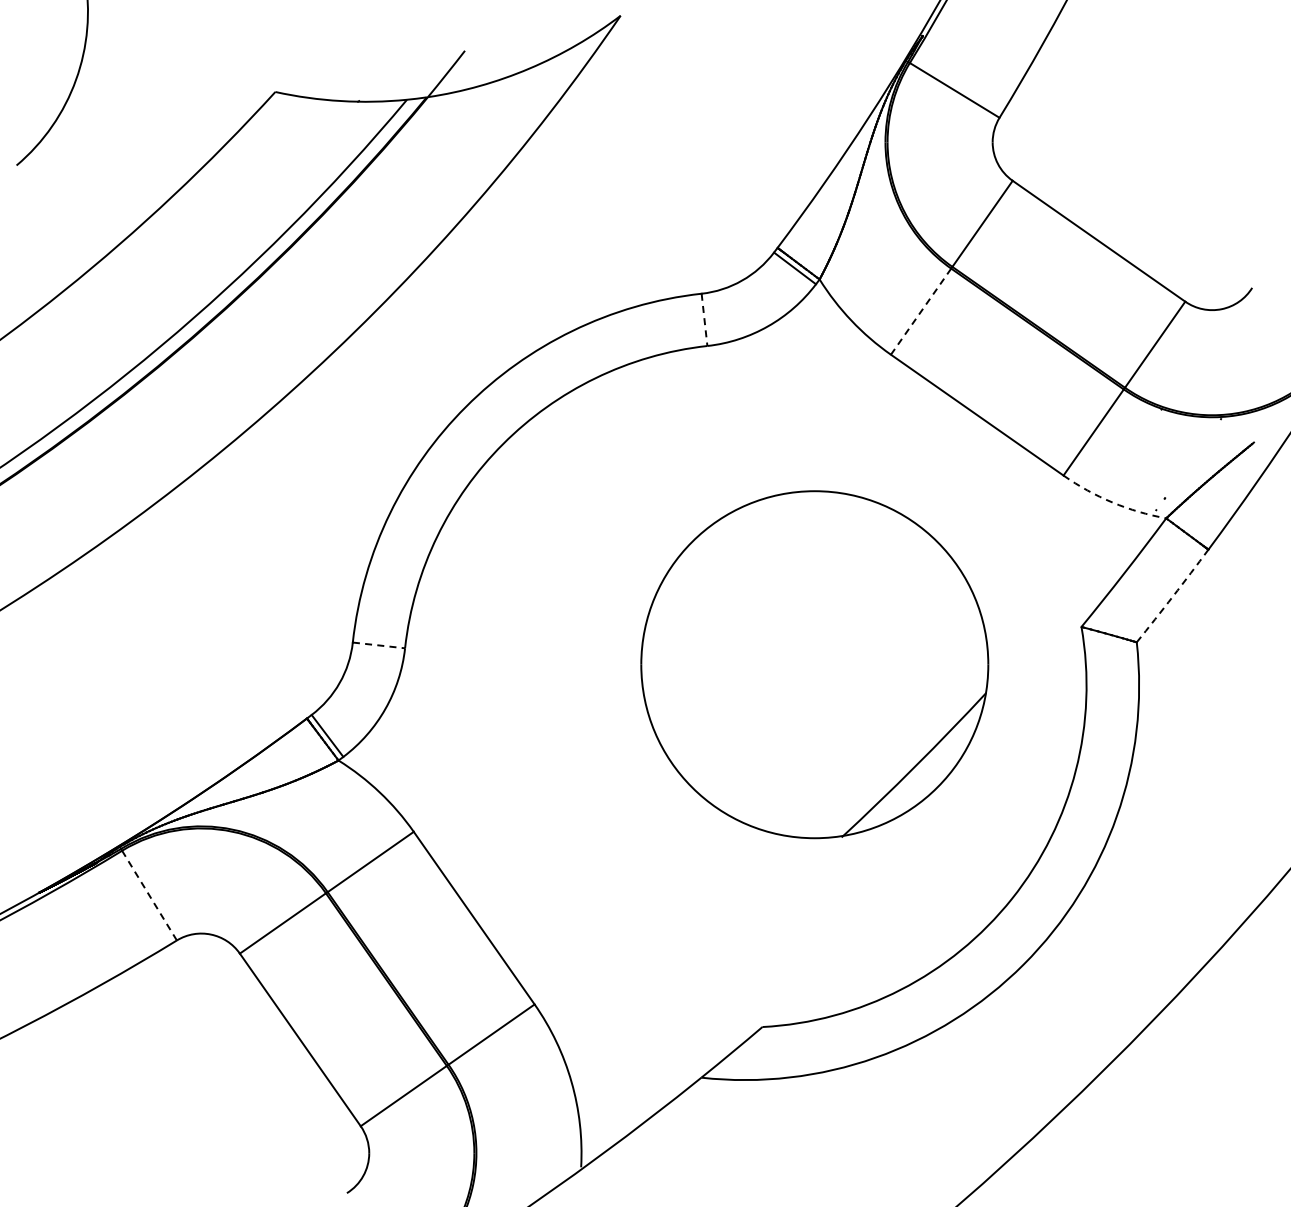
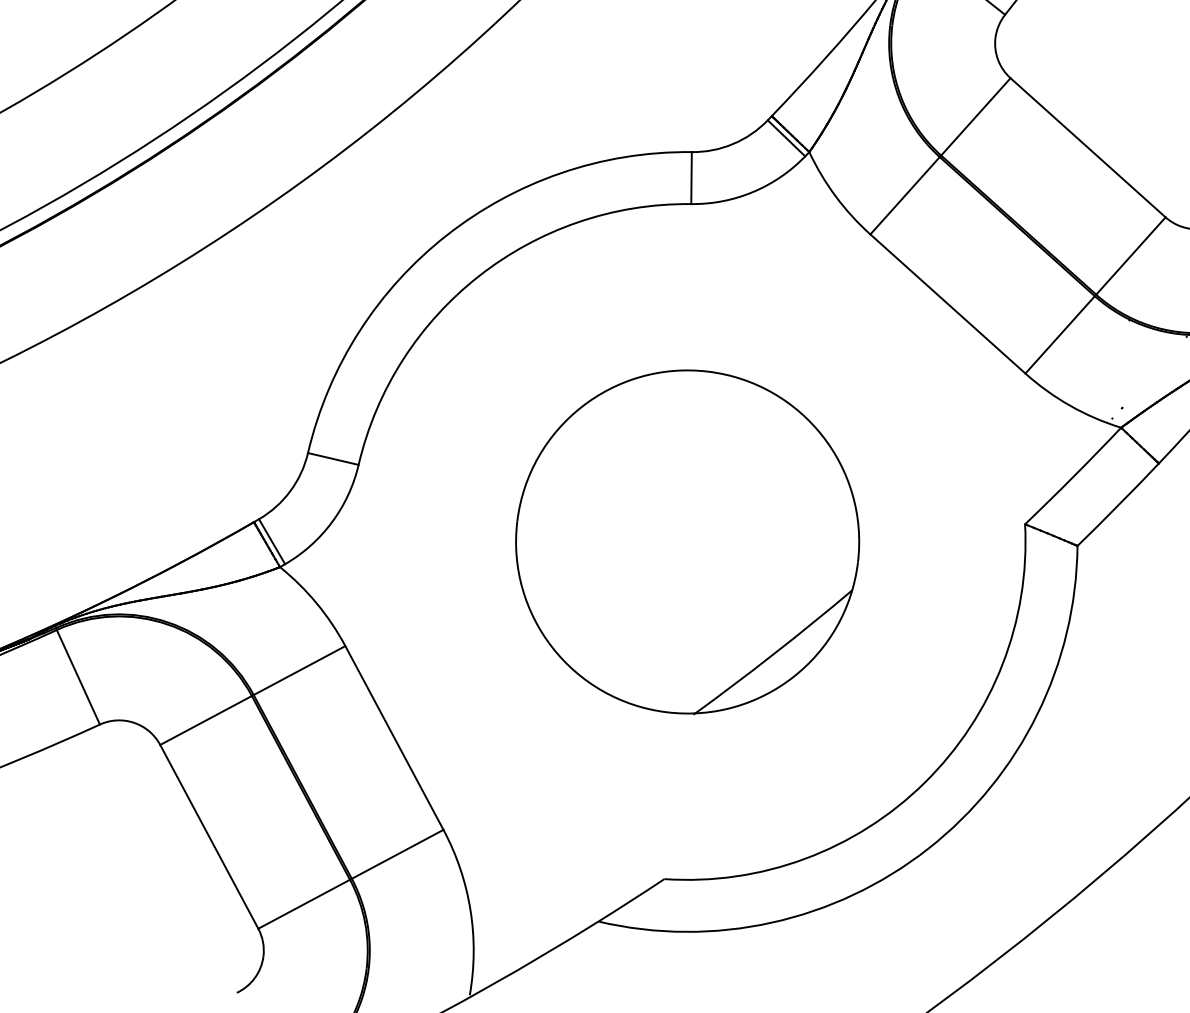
line: (921, 311) -> (905, 195), dashed -> solid
line: (704, 320) -> (691, 178), dashed -> solid
arc: (1112, 502) -> (1070, 405), dashed -> solid
arc: (1173, 596) -> (1119, 505), dashed -> solid
line: (379, 645) -> (333, 459), dashed -> solid
part: (814, 664) -> (687, 541), moved
line: (149, 895) -> (78, 677), dashed -> solid

